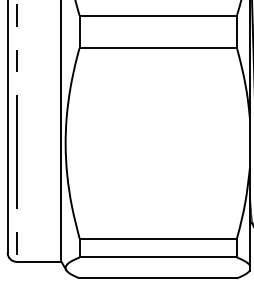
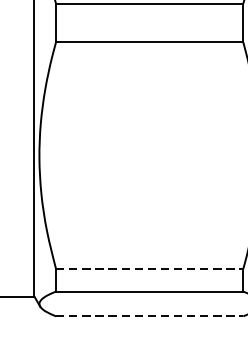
line: (158, 238) -> (149, 268), solid -> dashed
line: (158, 278) -> (149, 316), solid -> dashed

